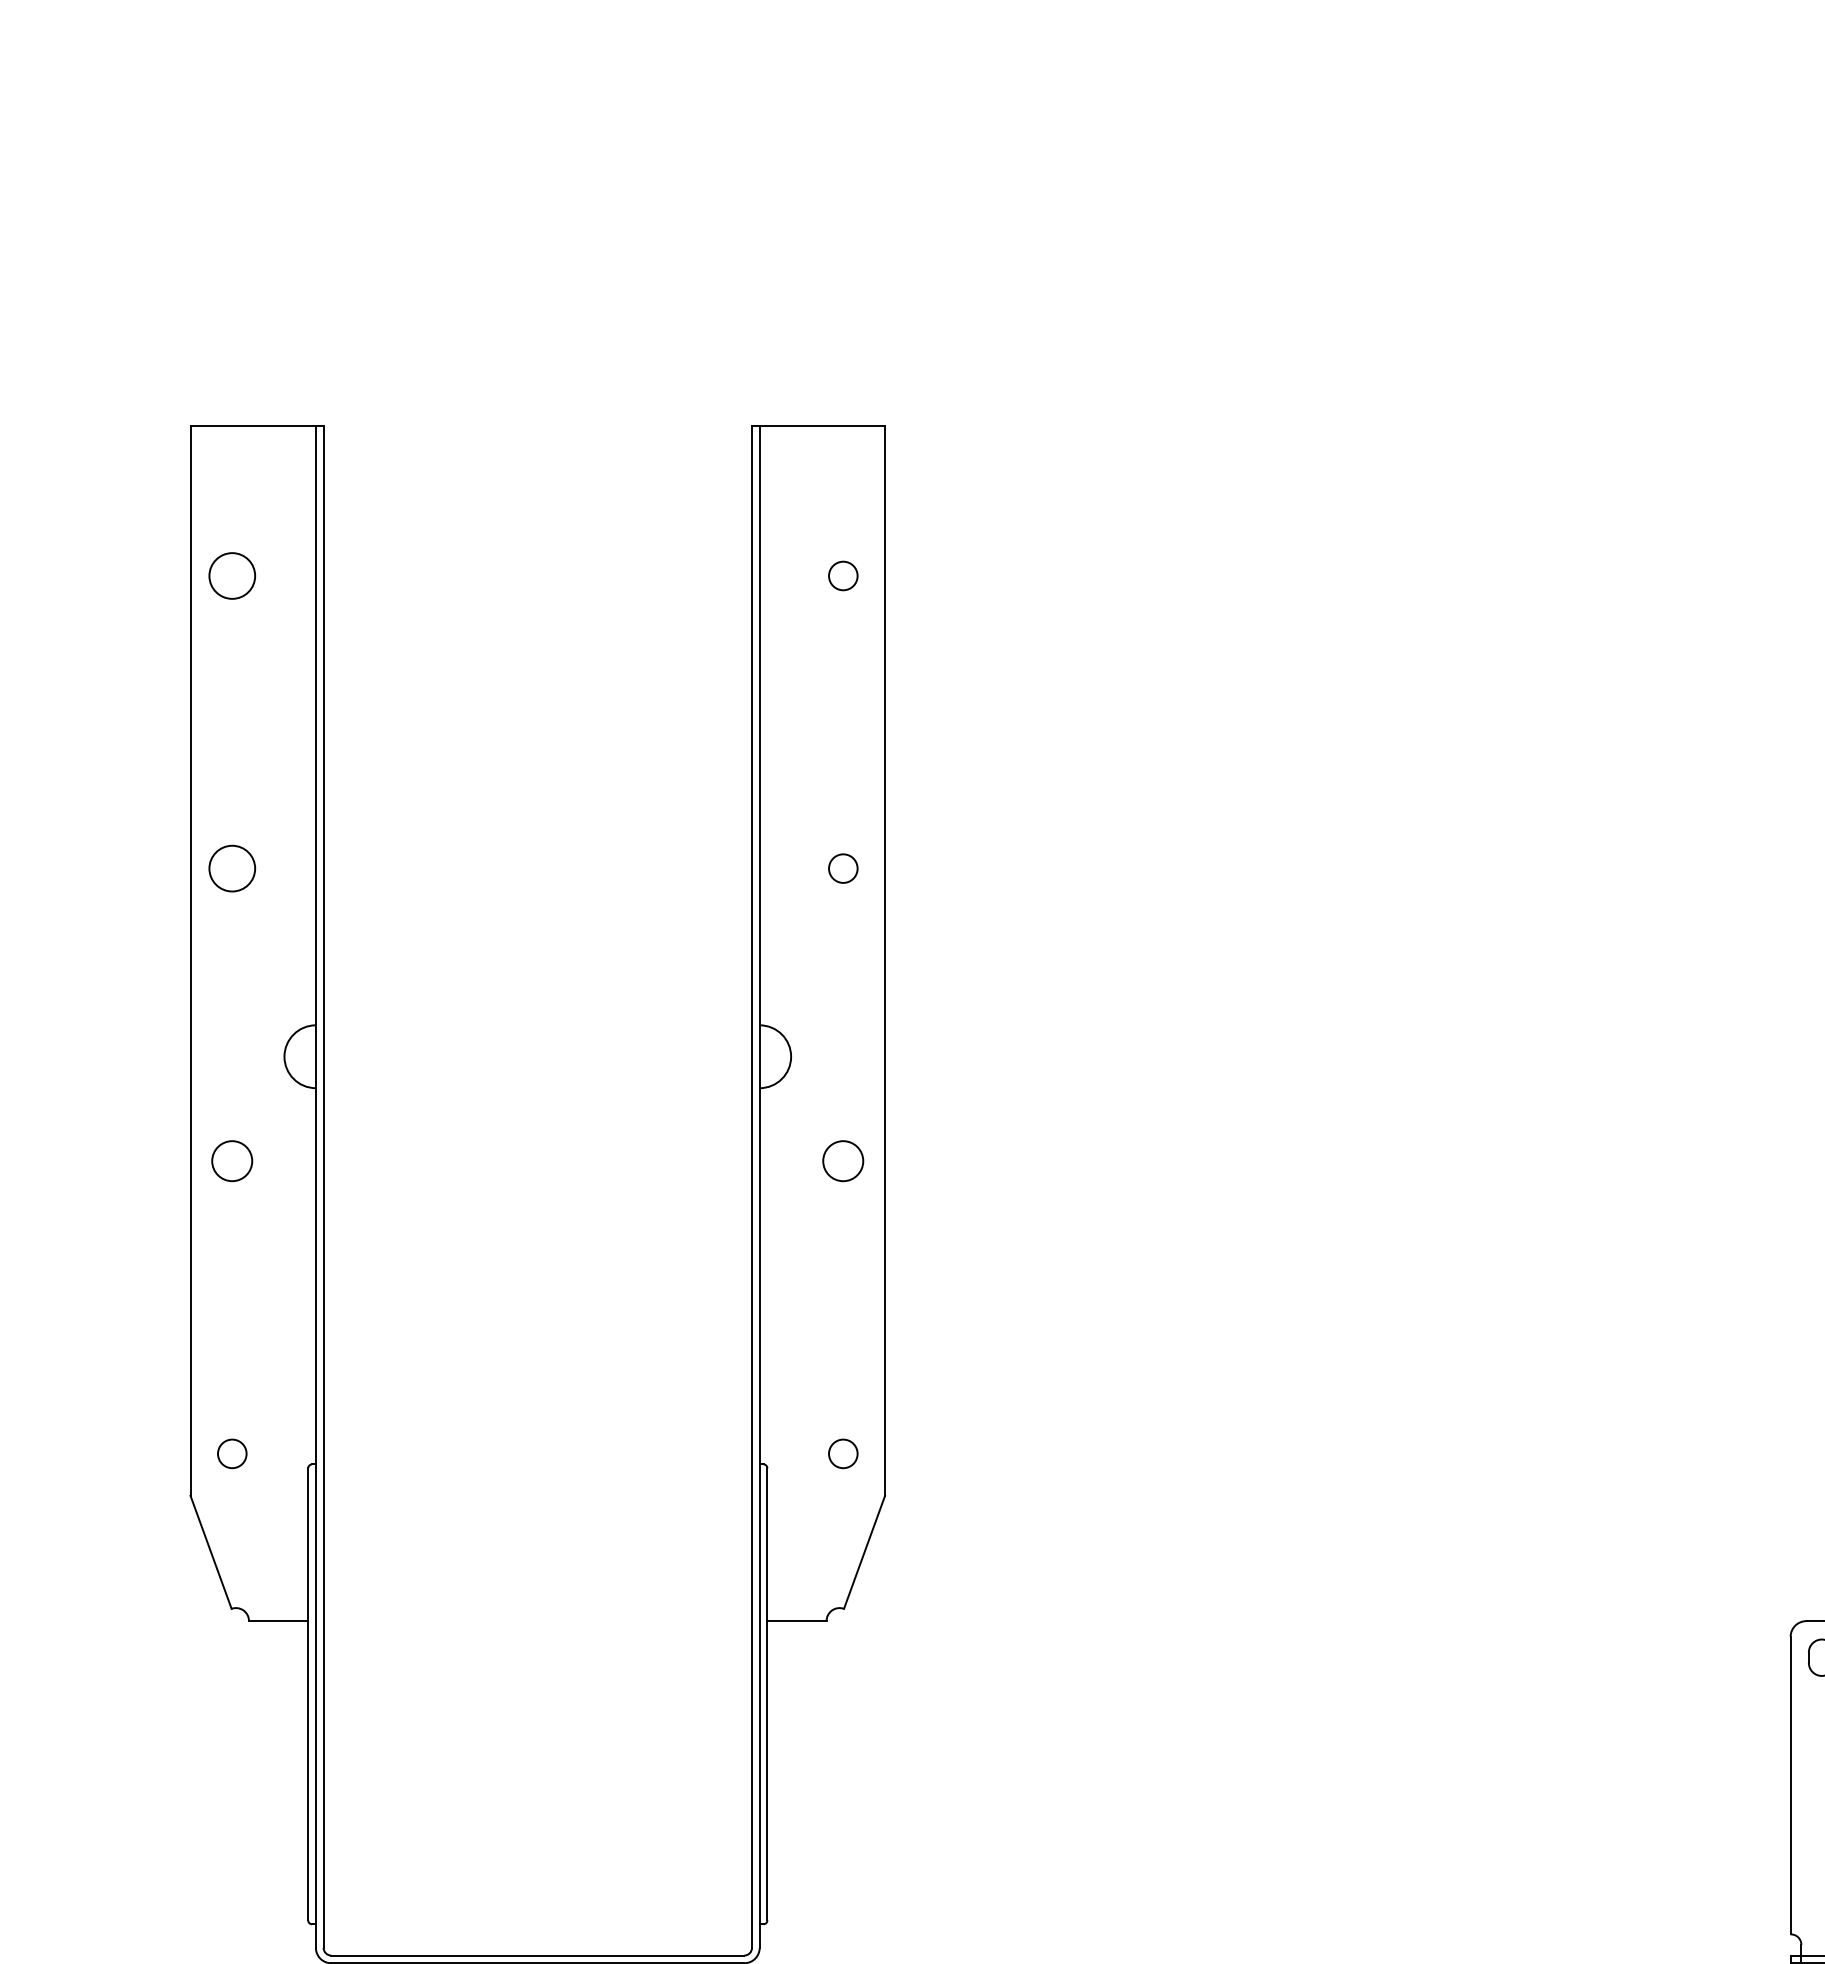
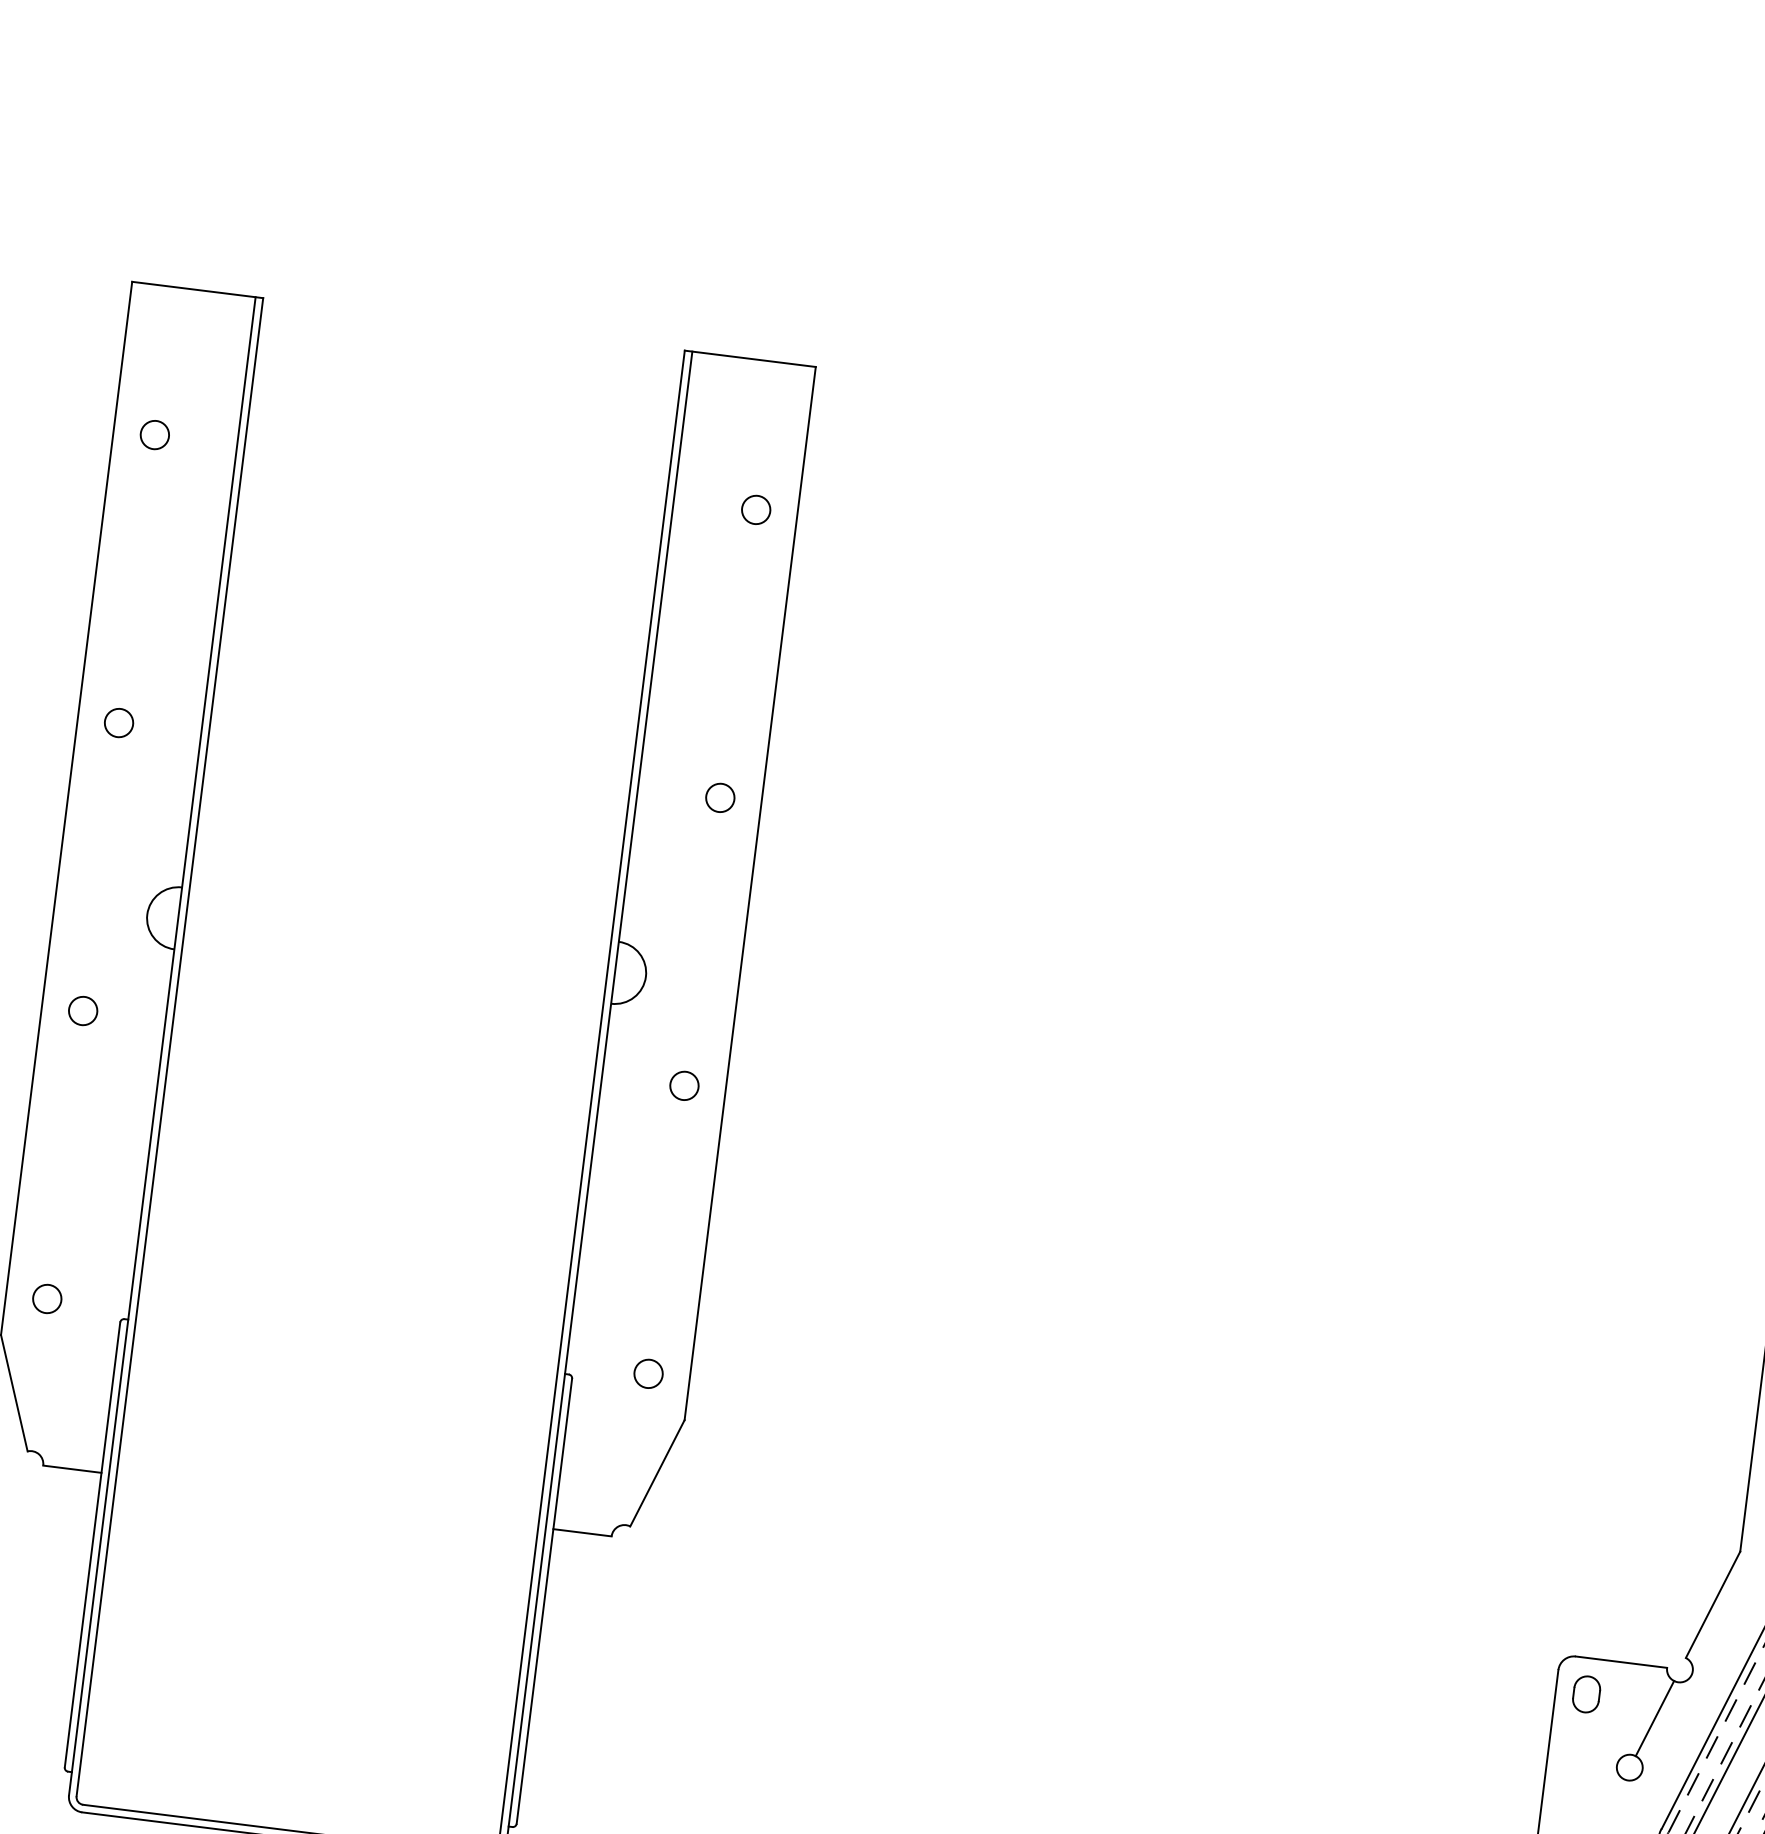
circle: (232, 575) -> (155, 434), size x0.62
circle: (232, 868) -> (119, 722), size x0.62
circle: (232, 1161) -> (83, 1011), size x0.71
circle: (843, 1161) -> (684, 1086), size x0.71

